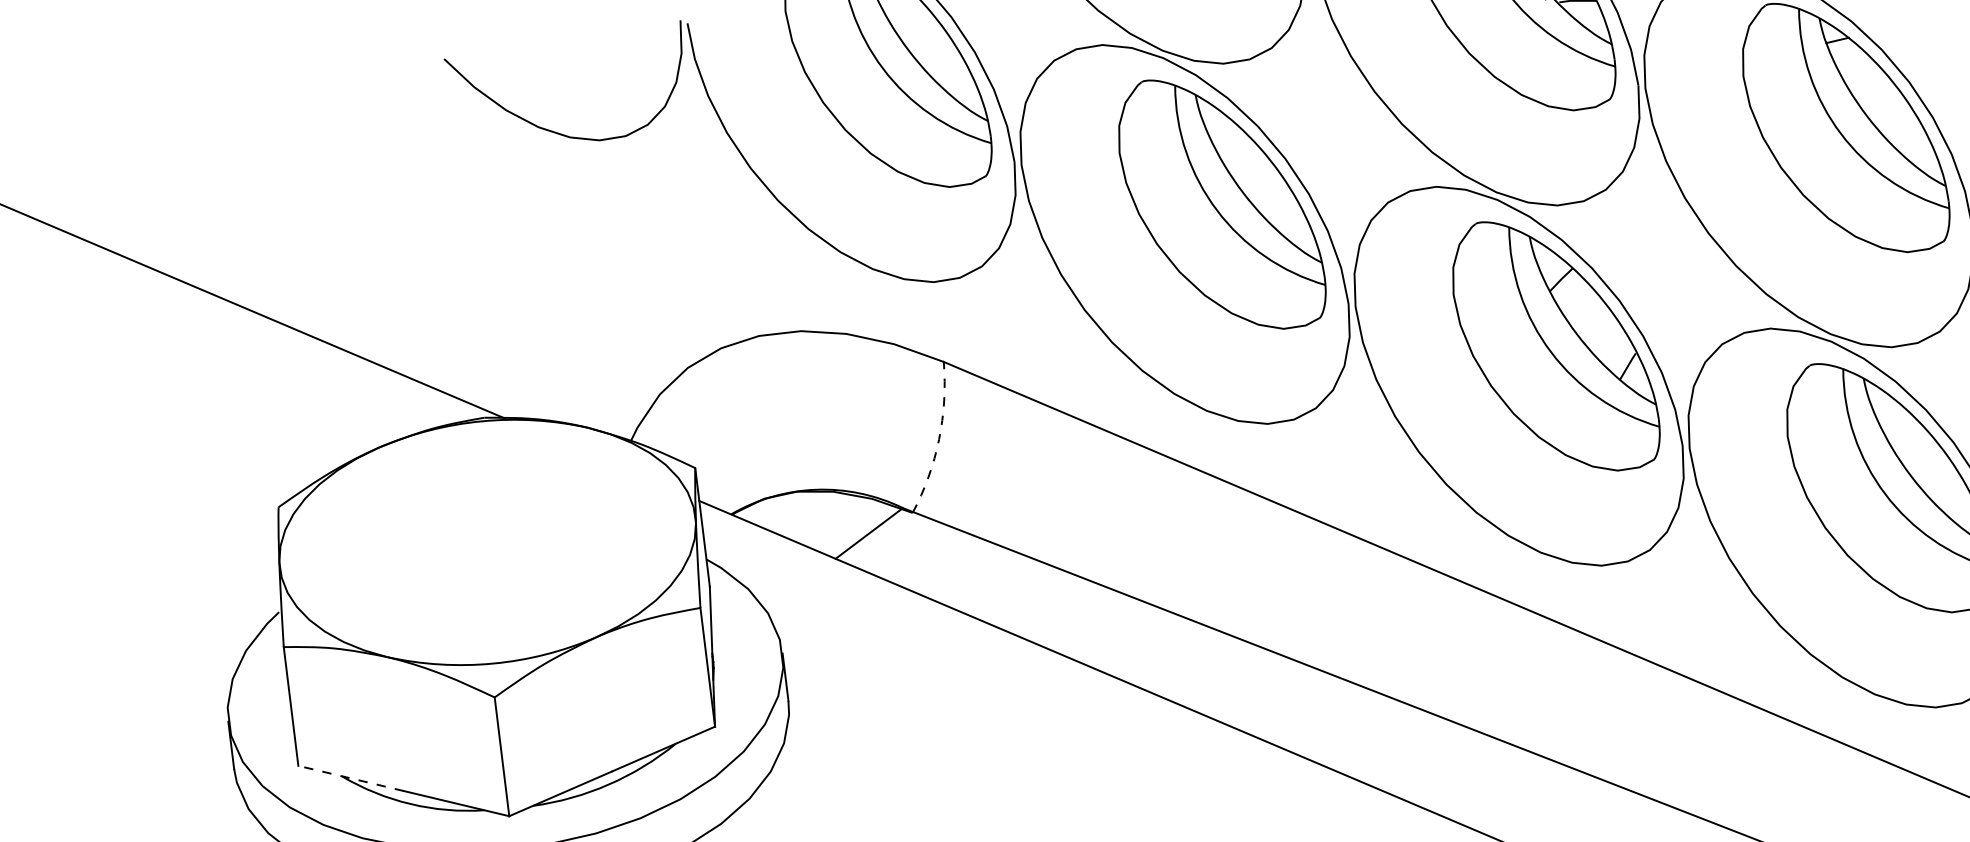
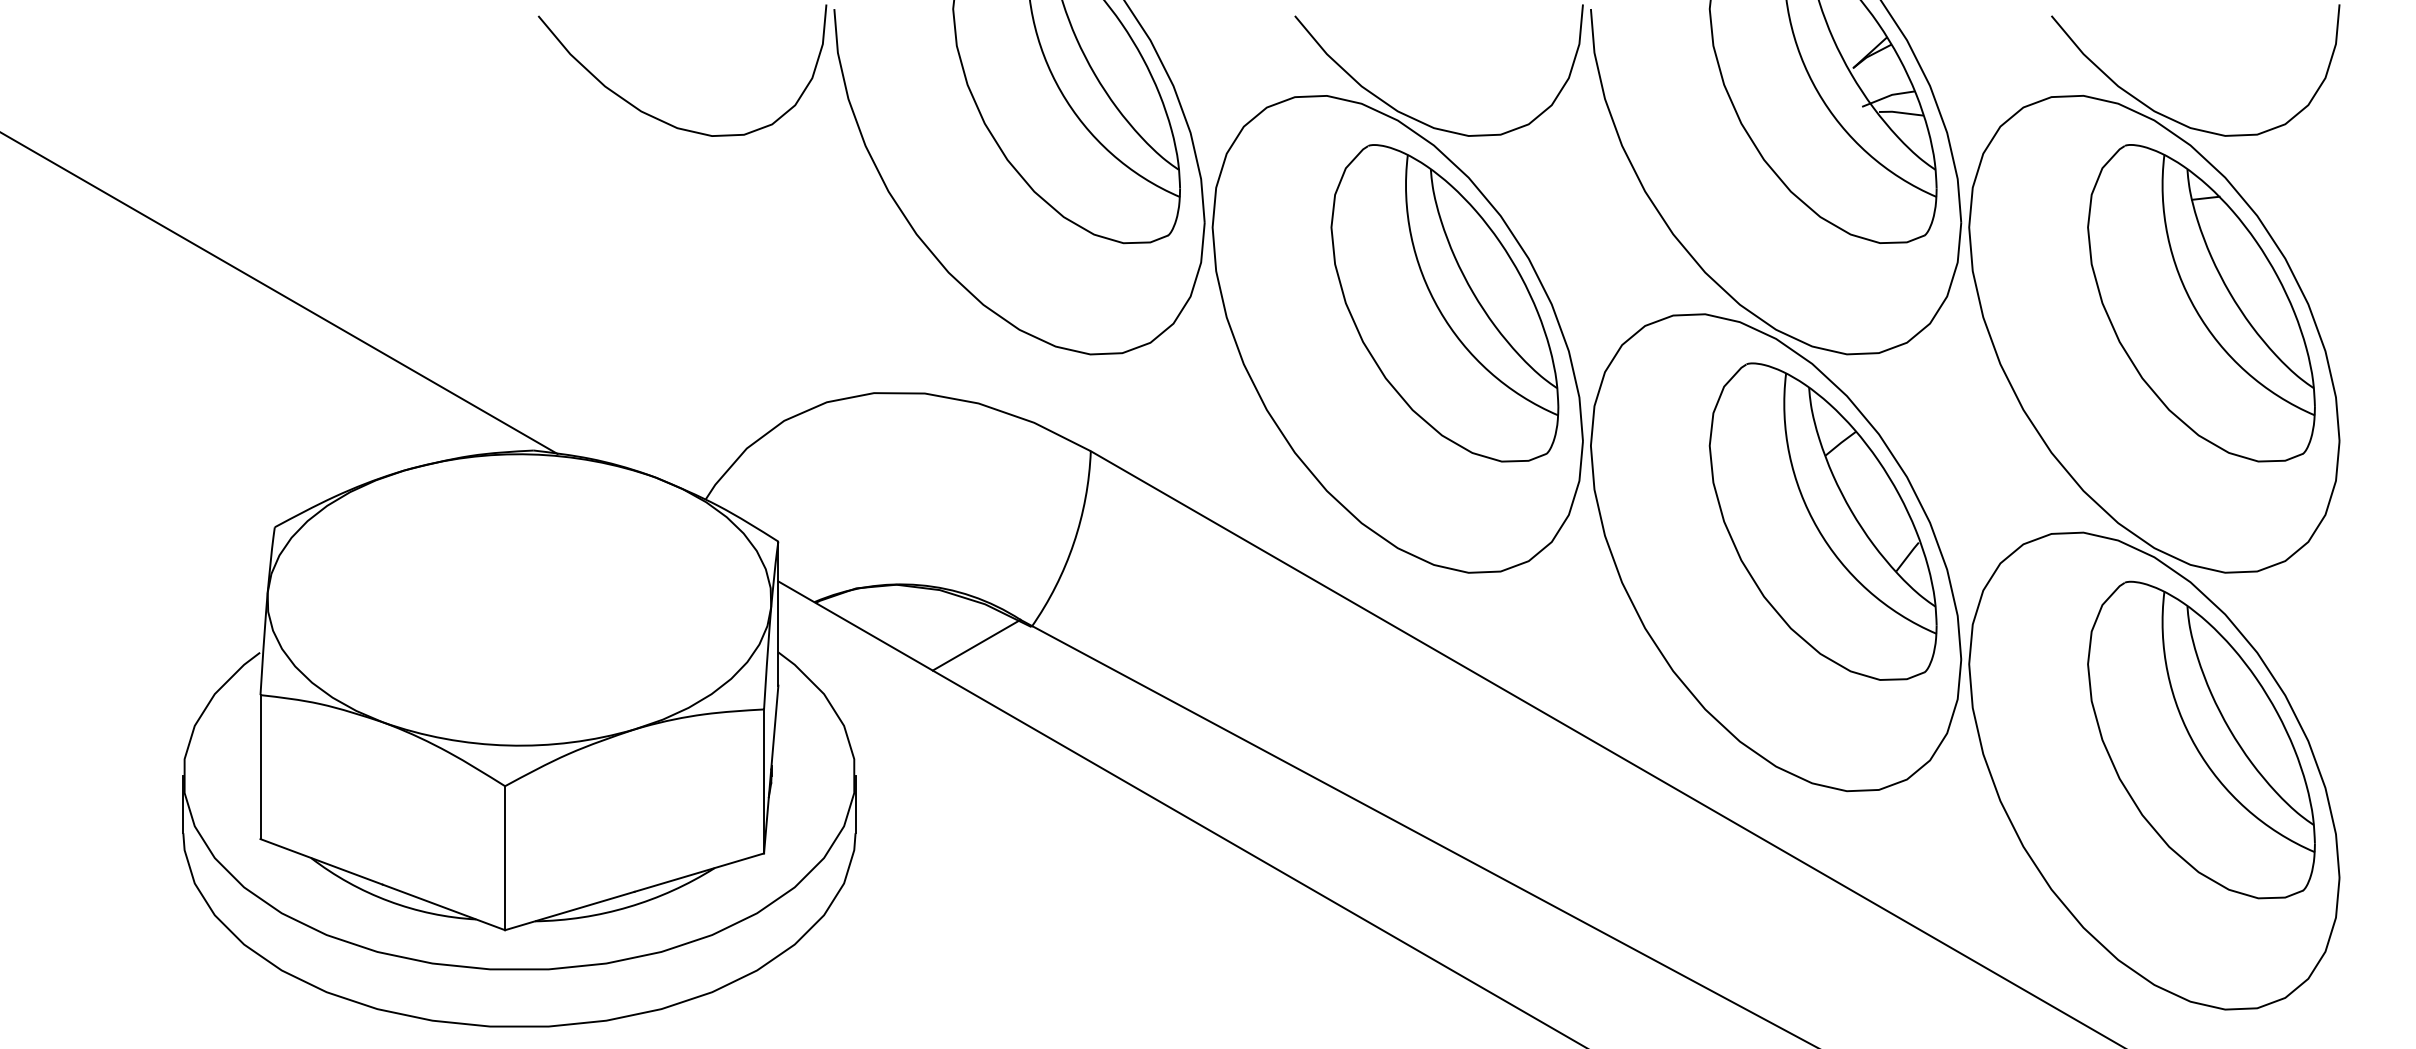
arc: (938, 439) -> (1073, 543), dashed -> solid
line: (350, 778) -> (321, 861), dashed -> solid

